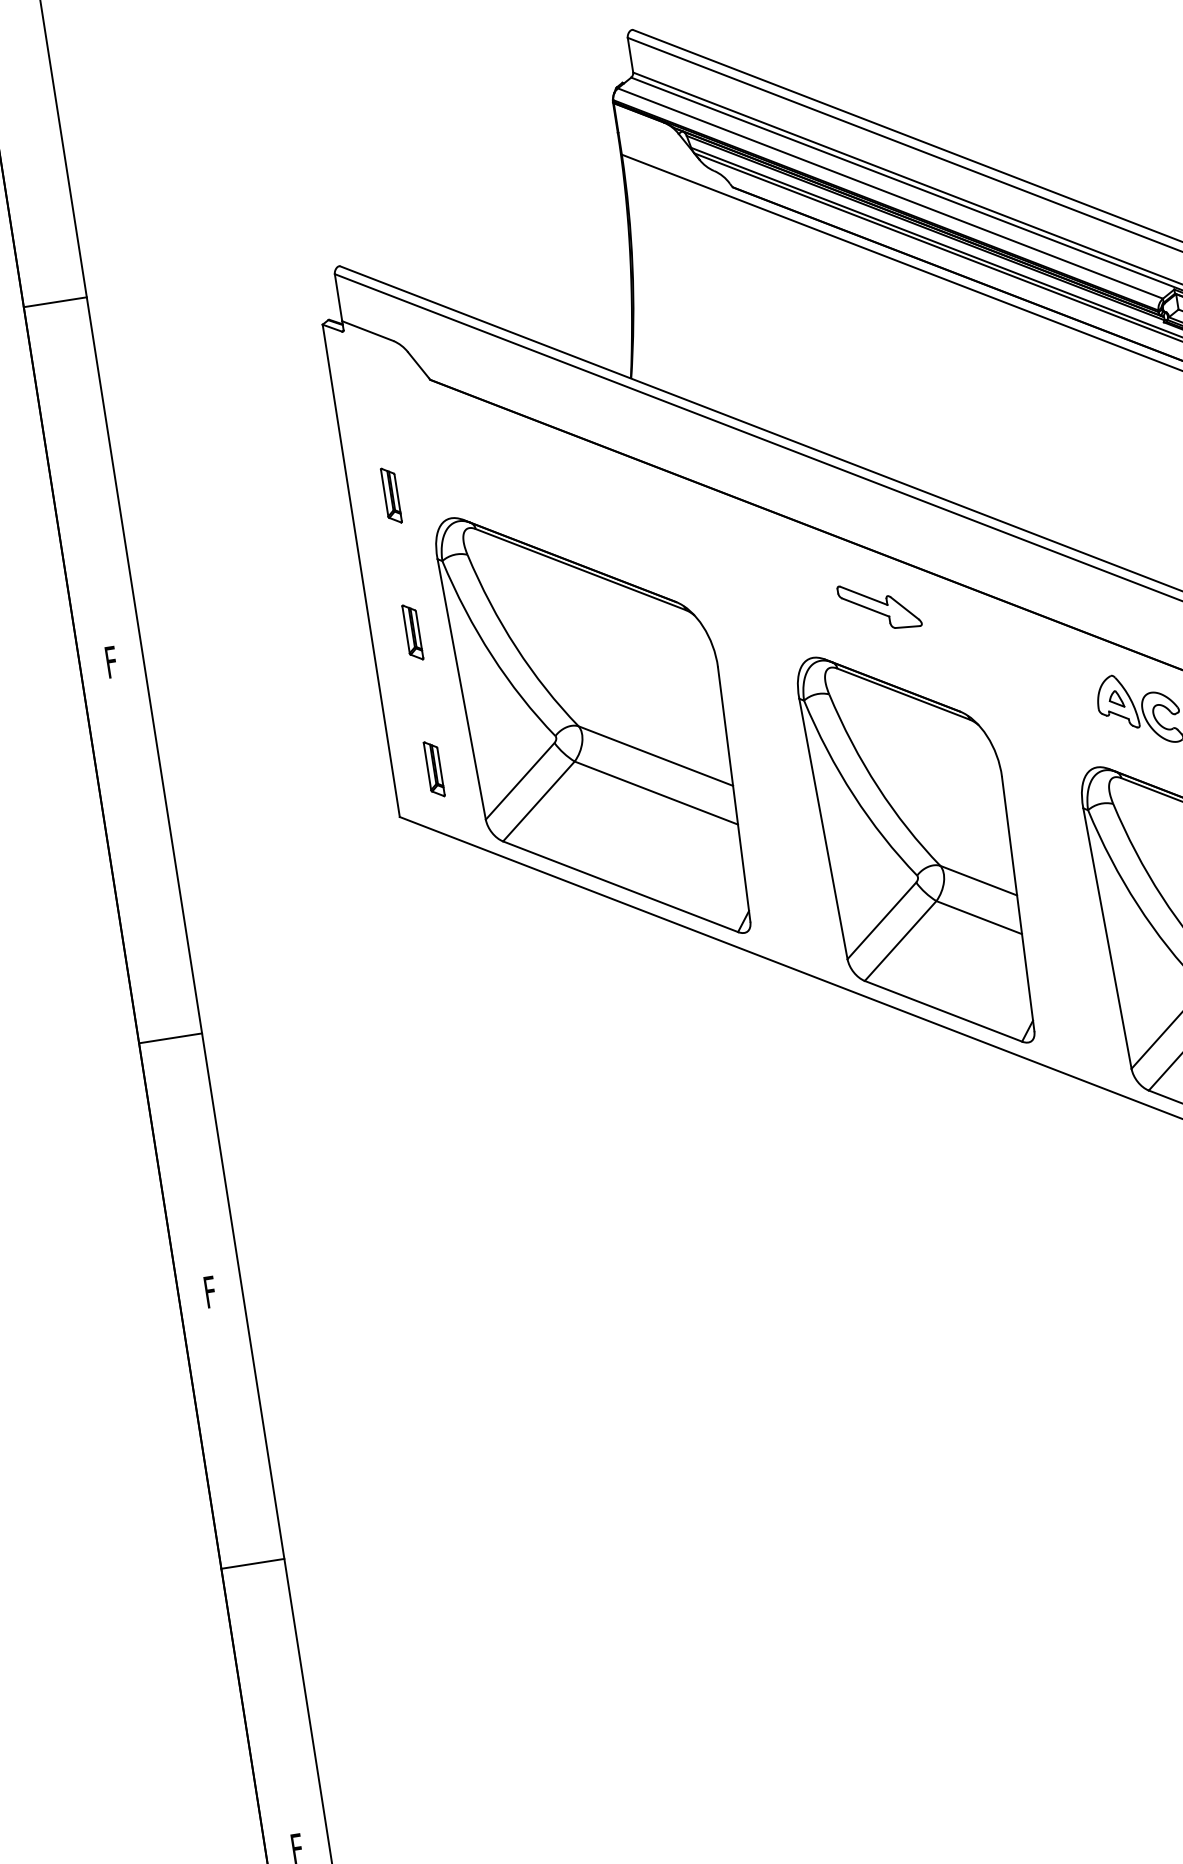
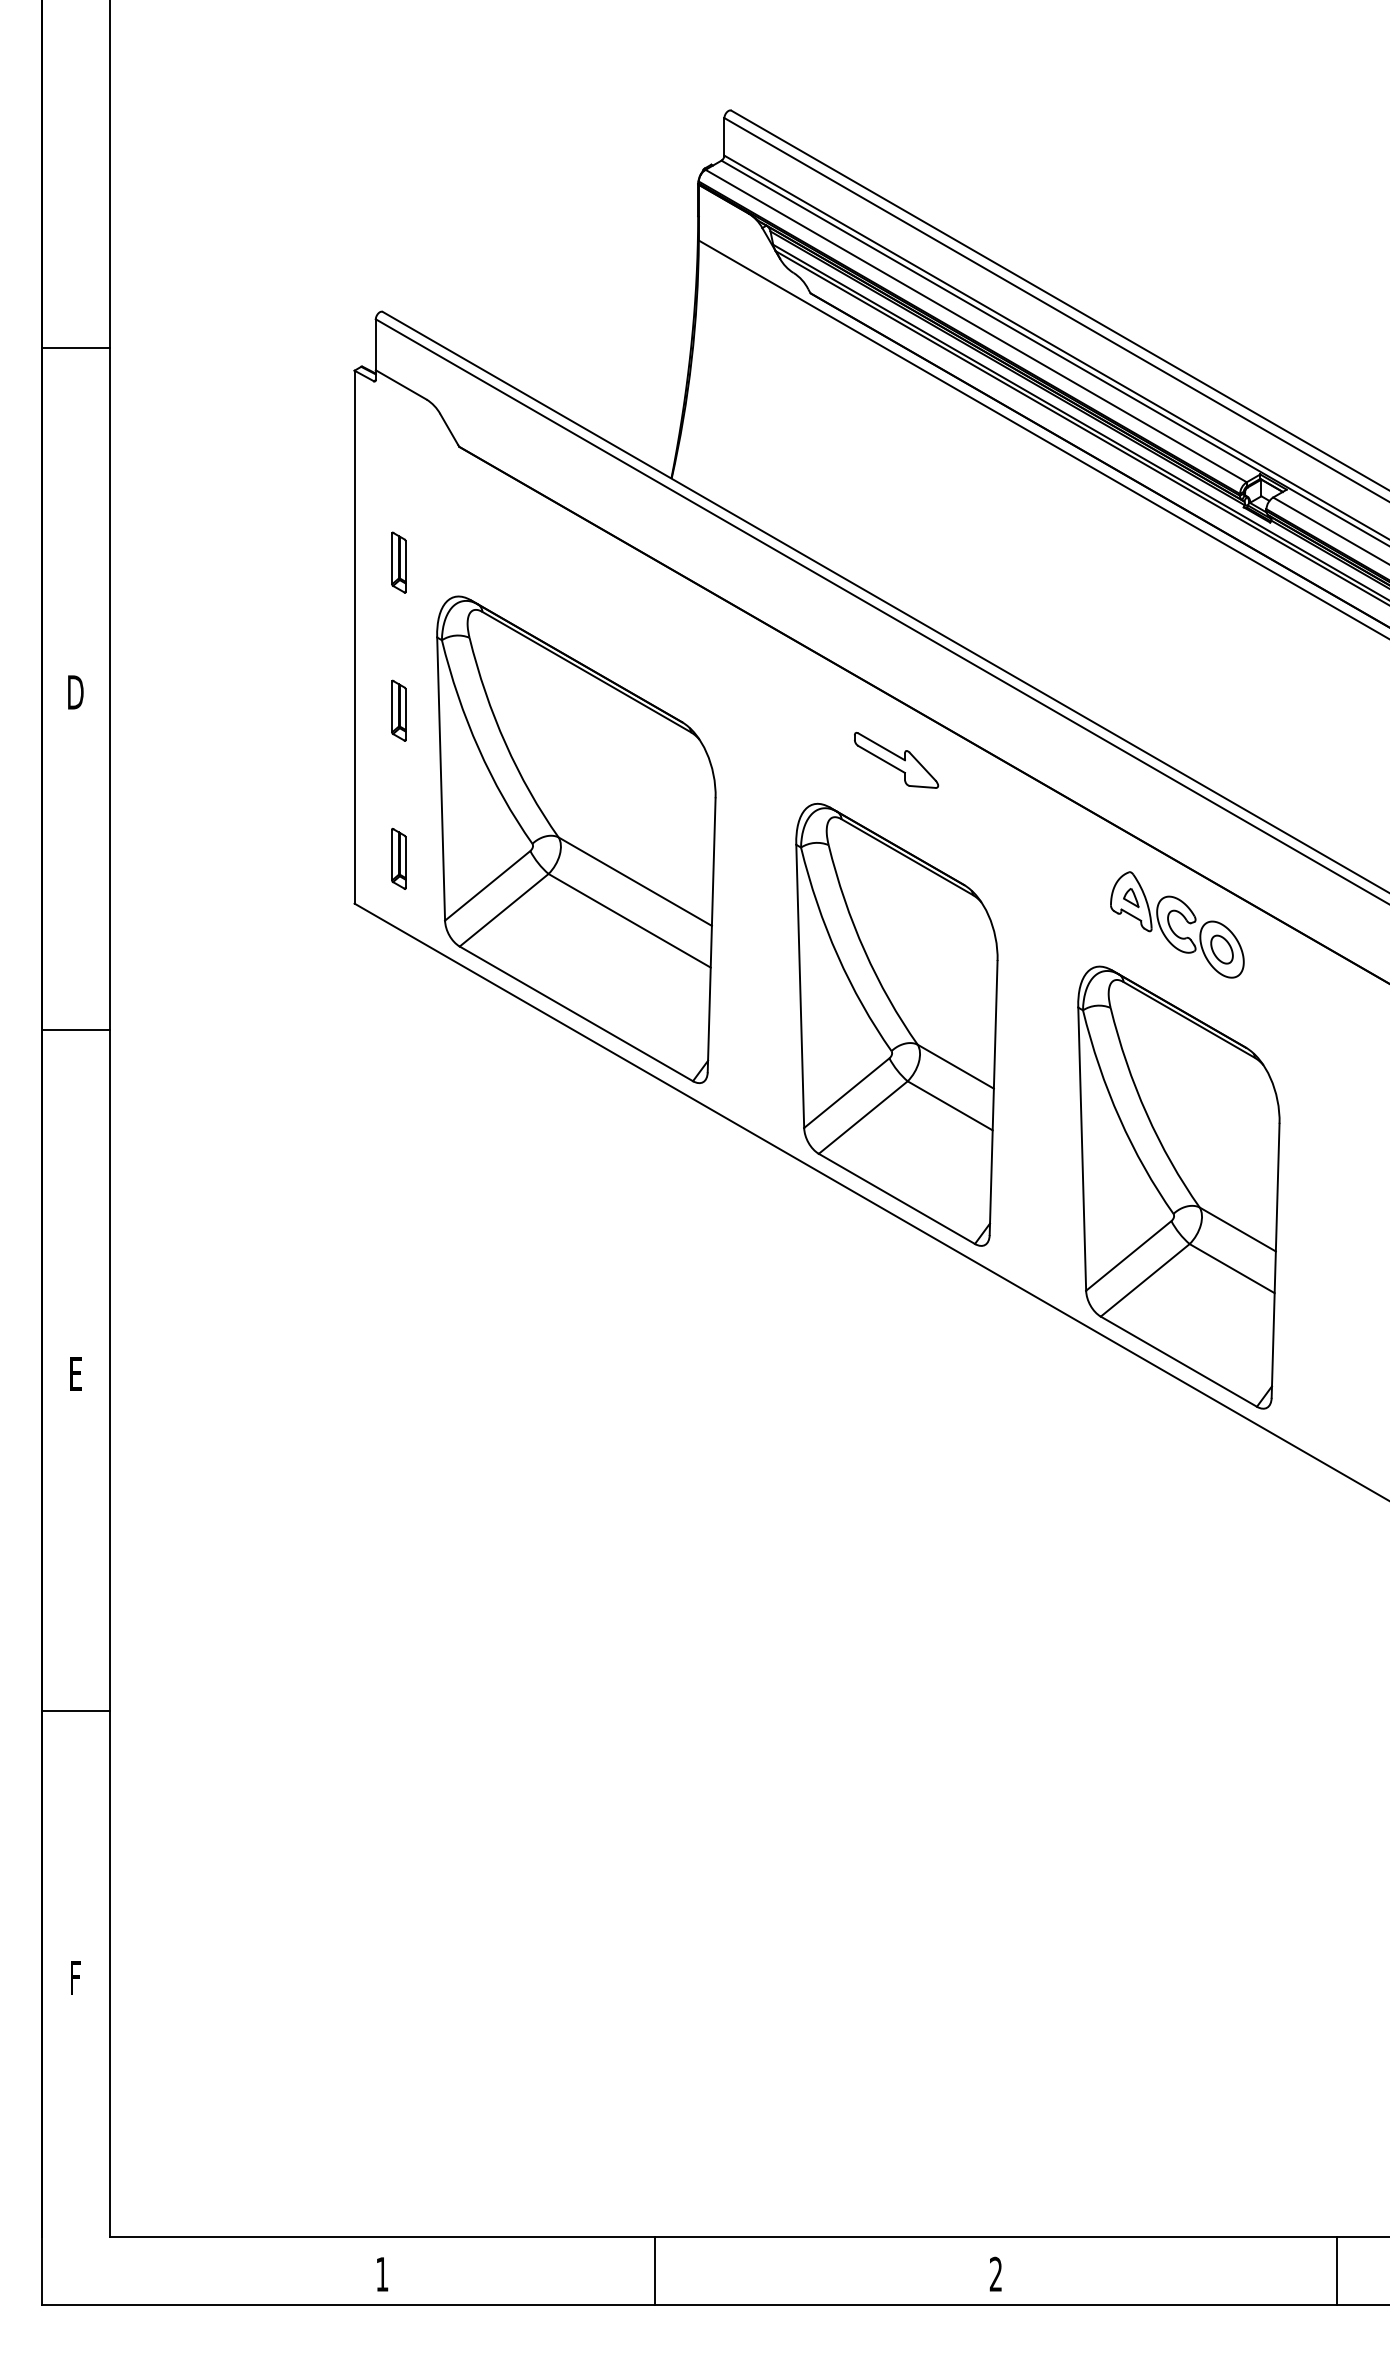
line: (55, 302) -> (75, 347), moved
text: (111, 662) -> (75, 692), F -> D
line: (170, 1038) -> (75, 1029), moved
text: (209, 1291) -> (75, 1373), F -> E
line: (252, 1563) -> (75, 1711), moved

